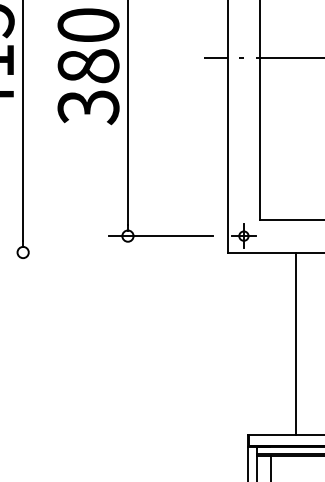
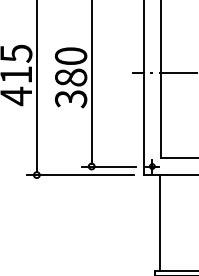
line: (106, 253) -> (80, 175), added
line: (295, 343) -> (160, 222), moved

